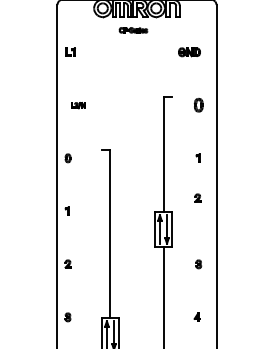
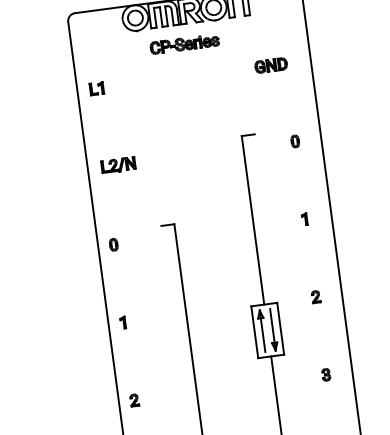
part: (133, 30) -> (184, 44), size x1.67
part: (78, 105) -> (118, 165), size x1.67
part: (198, 105) -> (294, 141), size x0.62
part: (197, 197) -> (315, 295), moved

